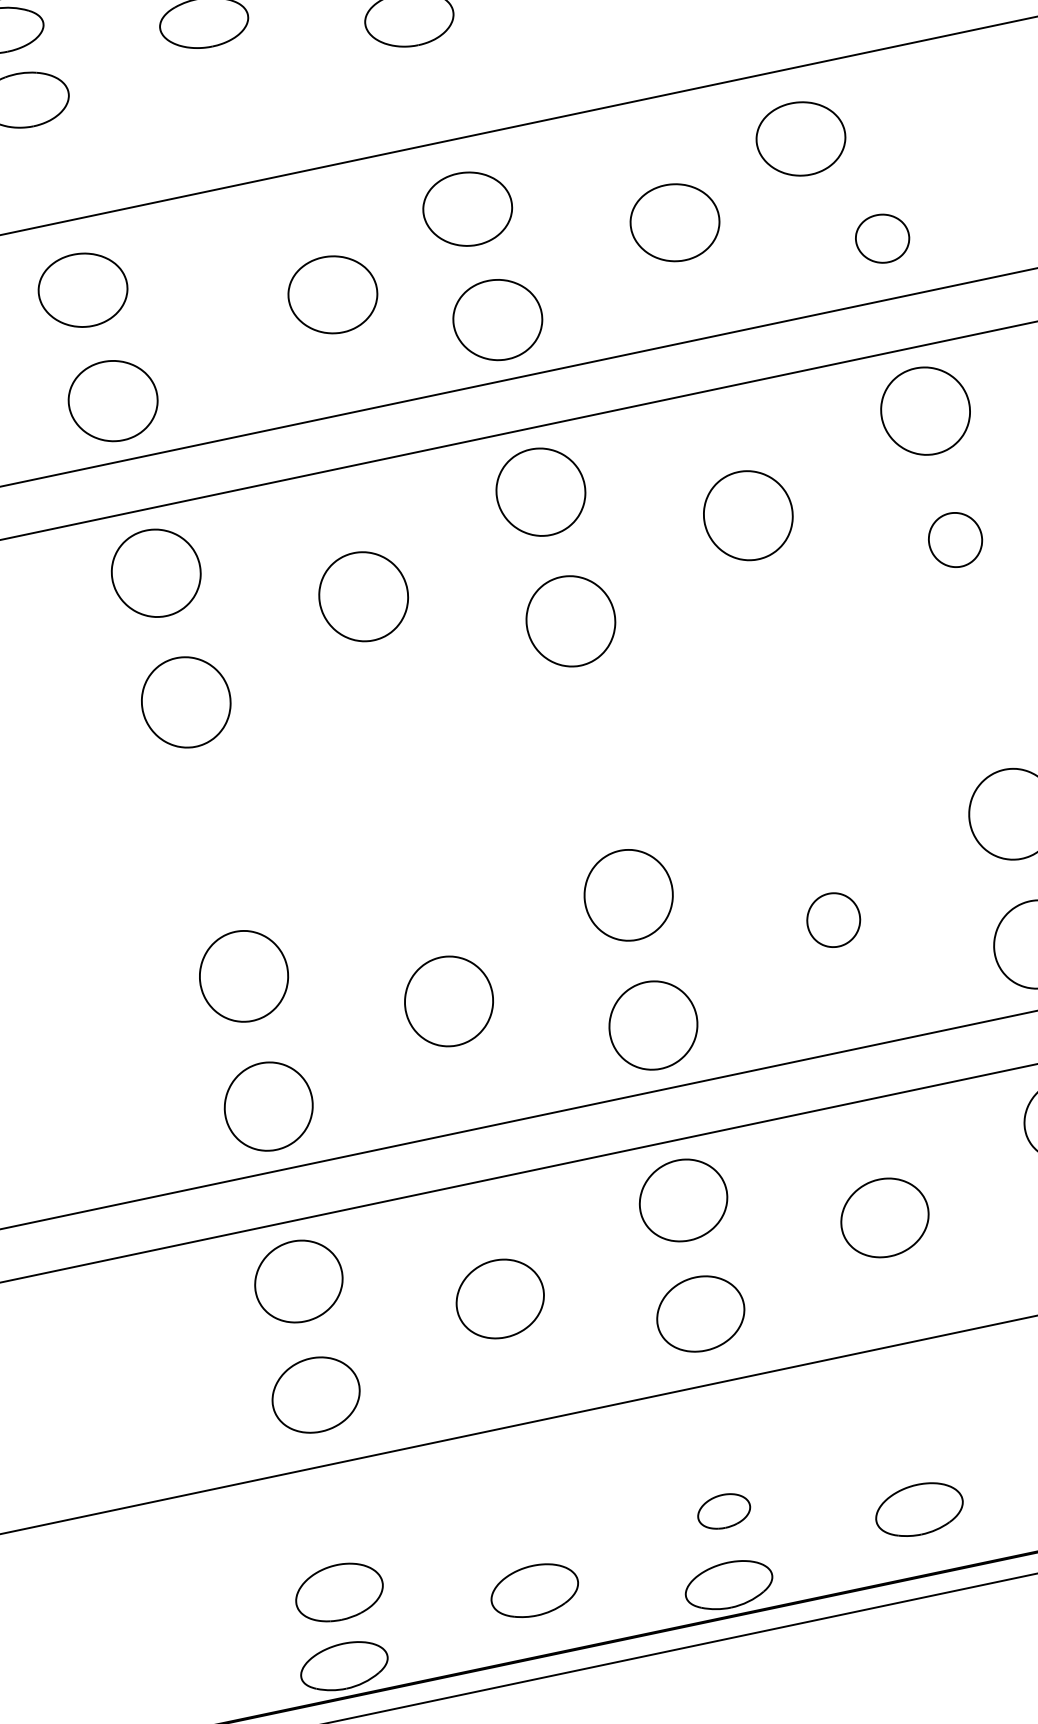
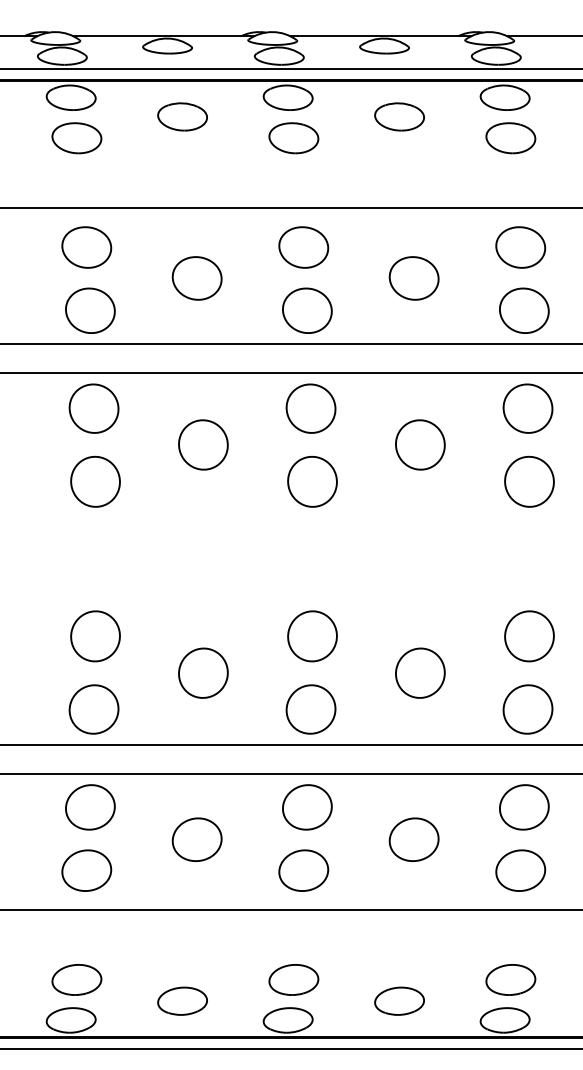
part: (800, 139) -> (520, 247), moved
part: (882, 238) -> (524, 310), size x1.67
part: (331, 295) -> (196, 278), moved
part: (955, 539) -> (529, 481), size x1.67
part: (833, 919) -> (420, 672), size x1.67
part: (723, 1510) -> (293, 979), size x1.67

